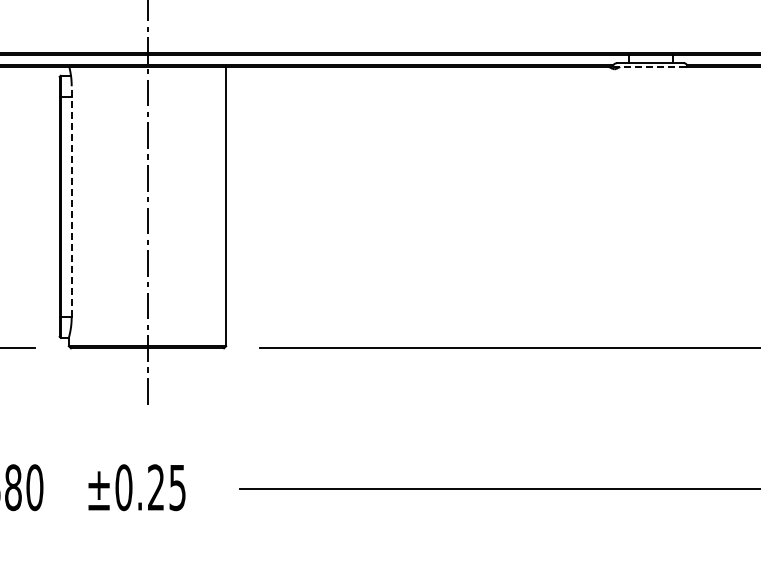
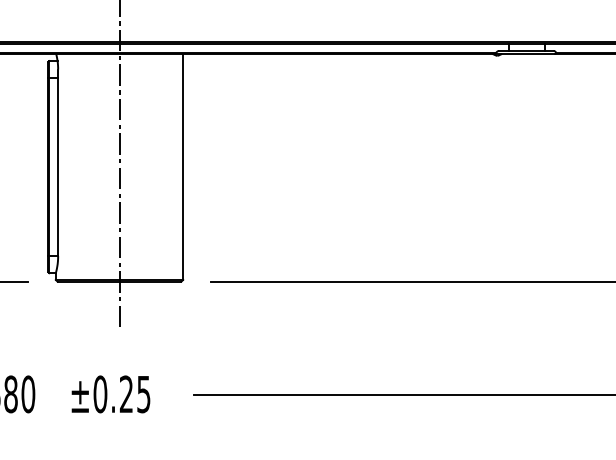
line: (648, 67) -> (524, 54), dashed -> solid
line: (71, 201) -> (57, 162), dashed -> solid

